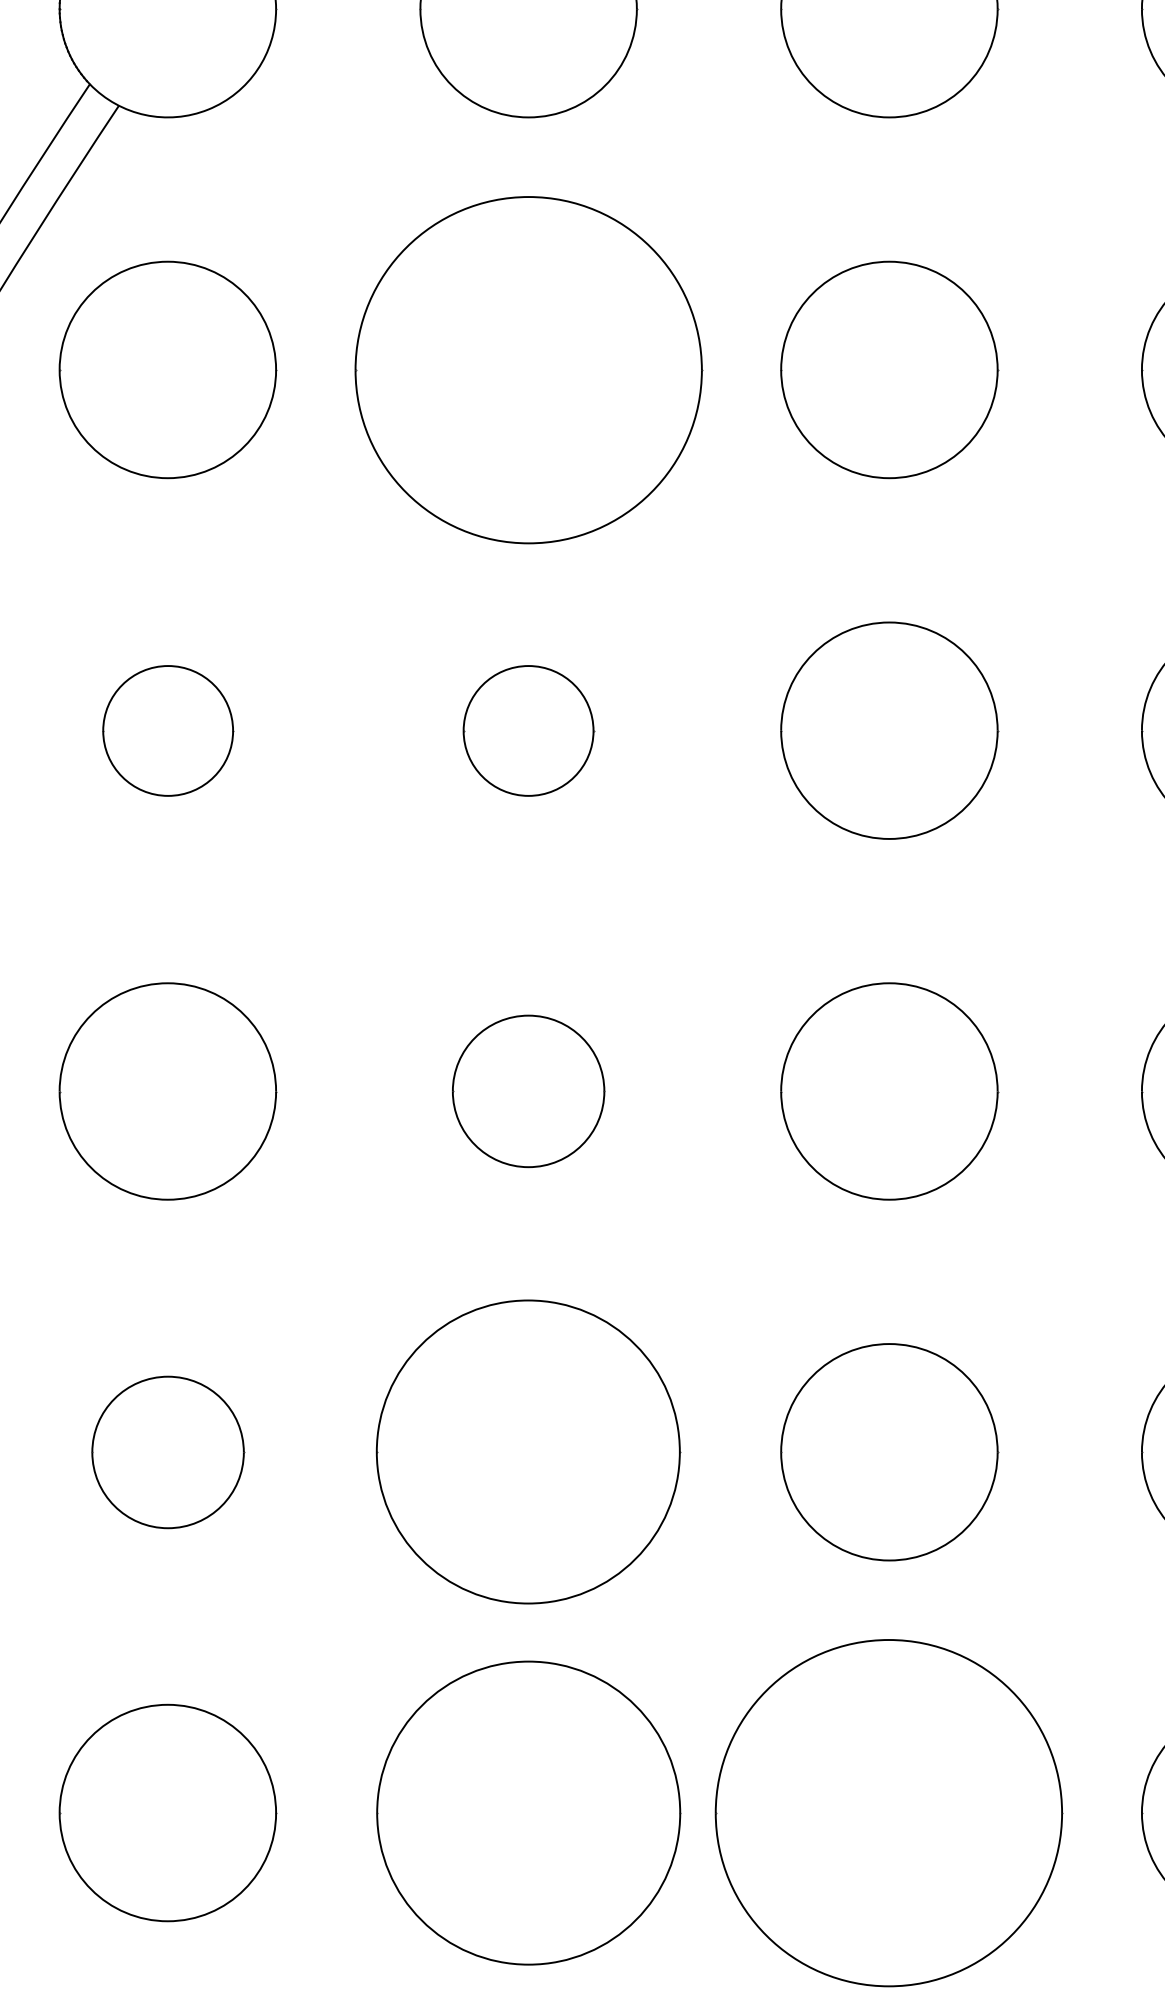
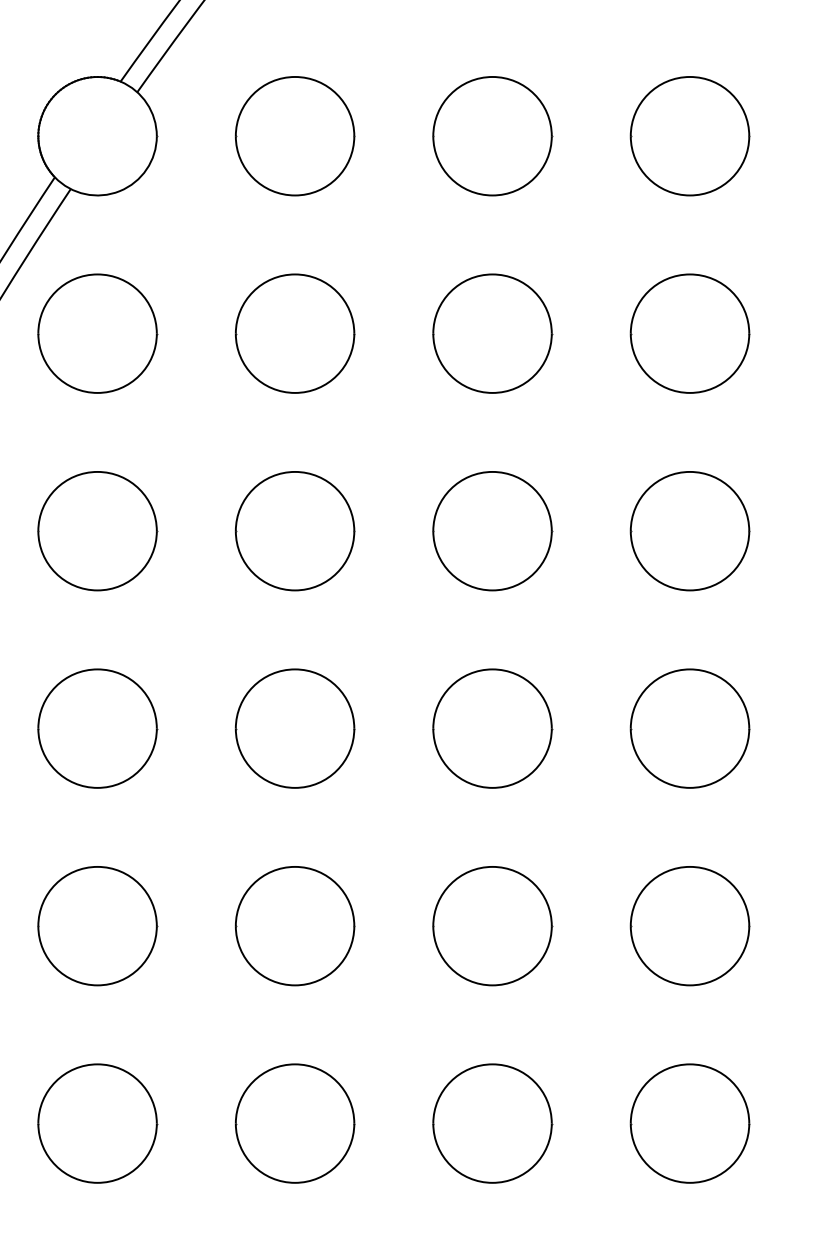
part: (527, 369) -> (294, 333), size x0.62
part: (167, 731) -> (97, 531), size x1.67
part: (527, 731) -> (294, 531), size x1.67
part: (527, 1091) -> (294, 728), size x1.43
part: (167, 1452) -> (97, 926), size x1.43
part: (529, 1452) -> (295, 926), size x0.71
part: (527, 1812) -> (294, 1123), size x0.71
part: (889, 1812) -> (492, 1123), size x0.62

